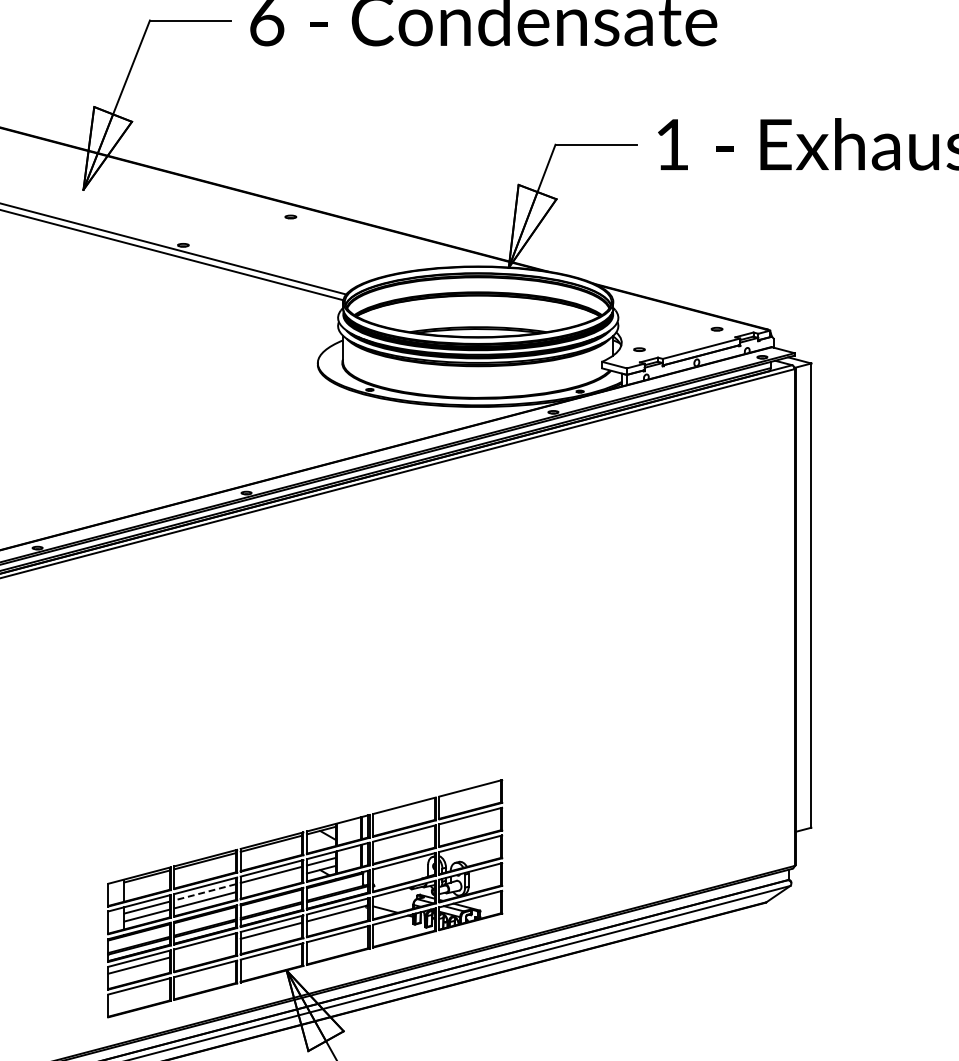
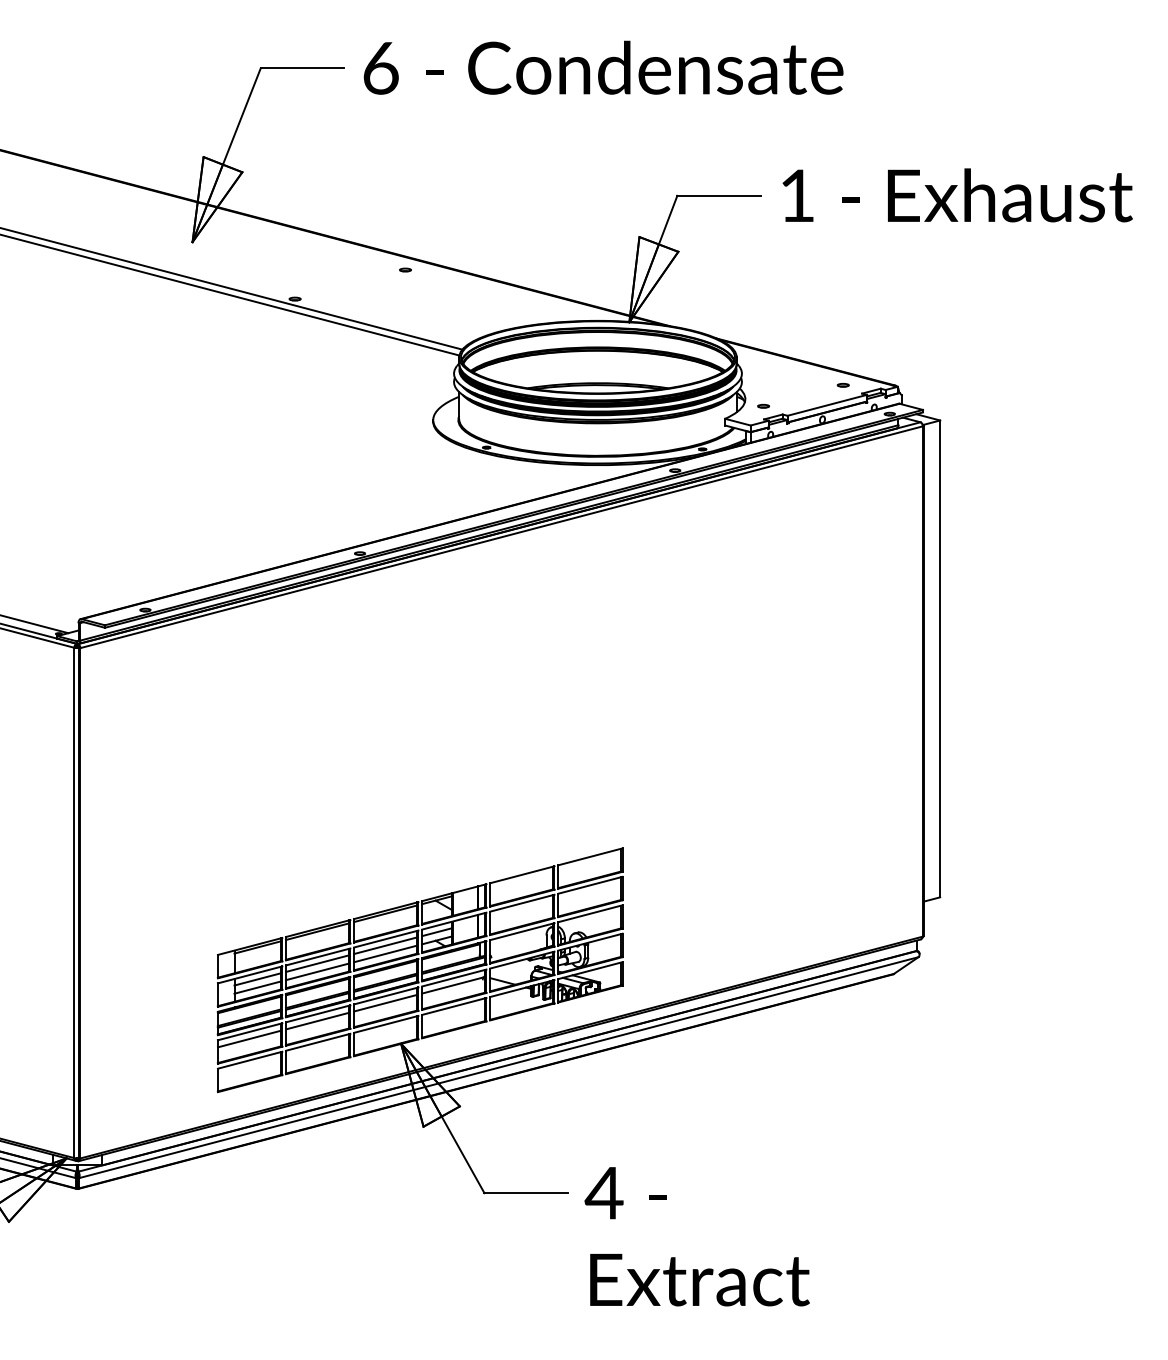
line: (271, 882) -> (385, 953), added
line: (205, 892) -> (317, 963), dashed -> solid
line: (205, 947) -> (317, 1020), added

